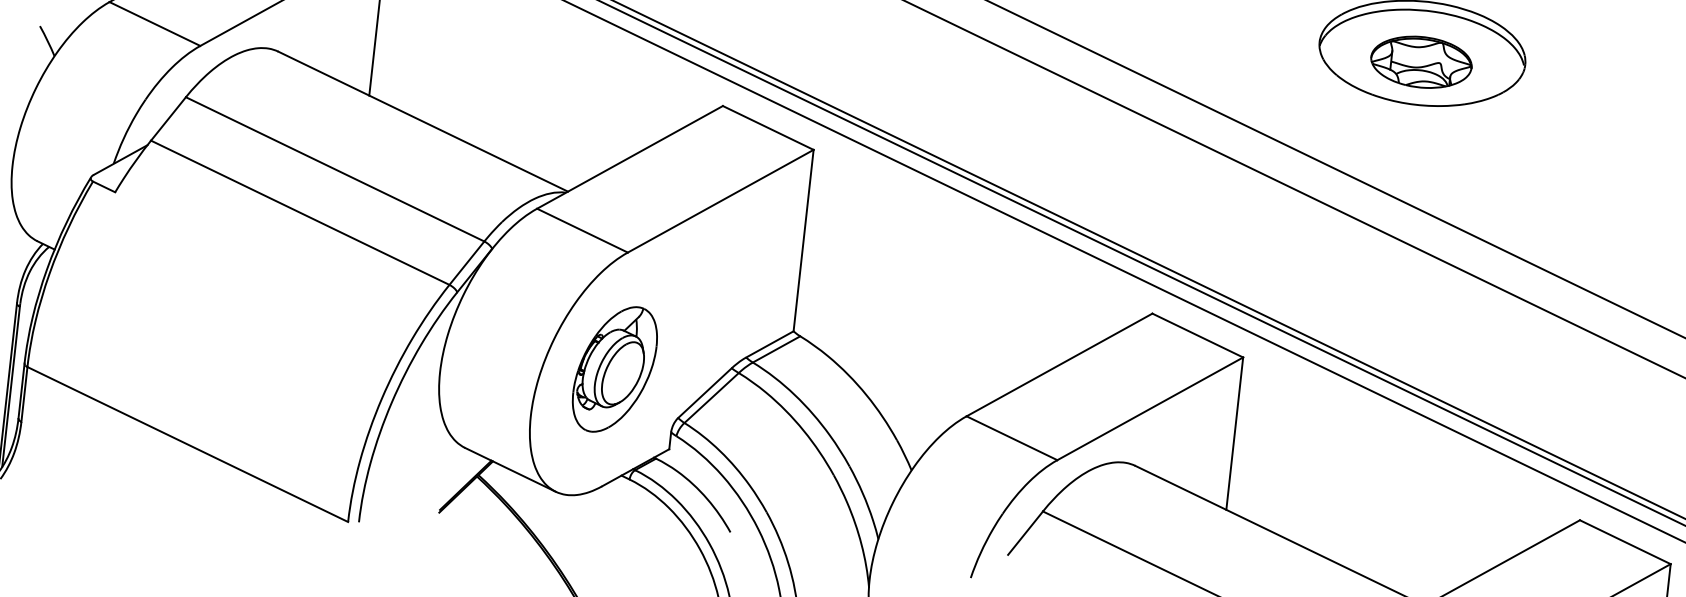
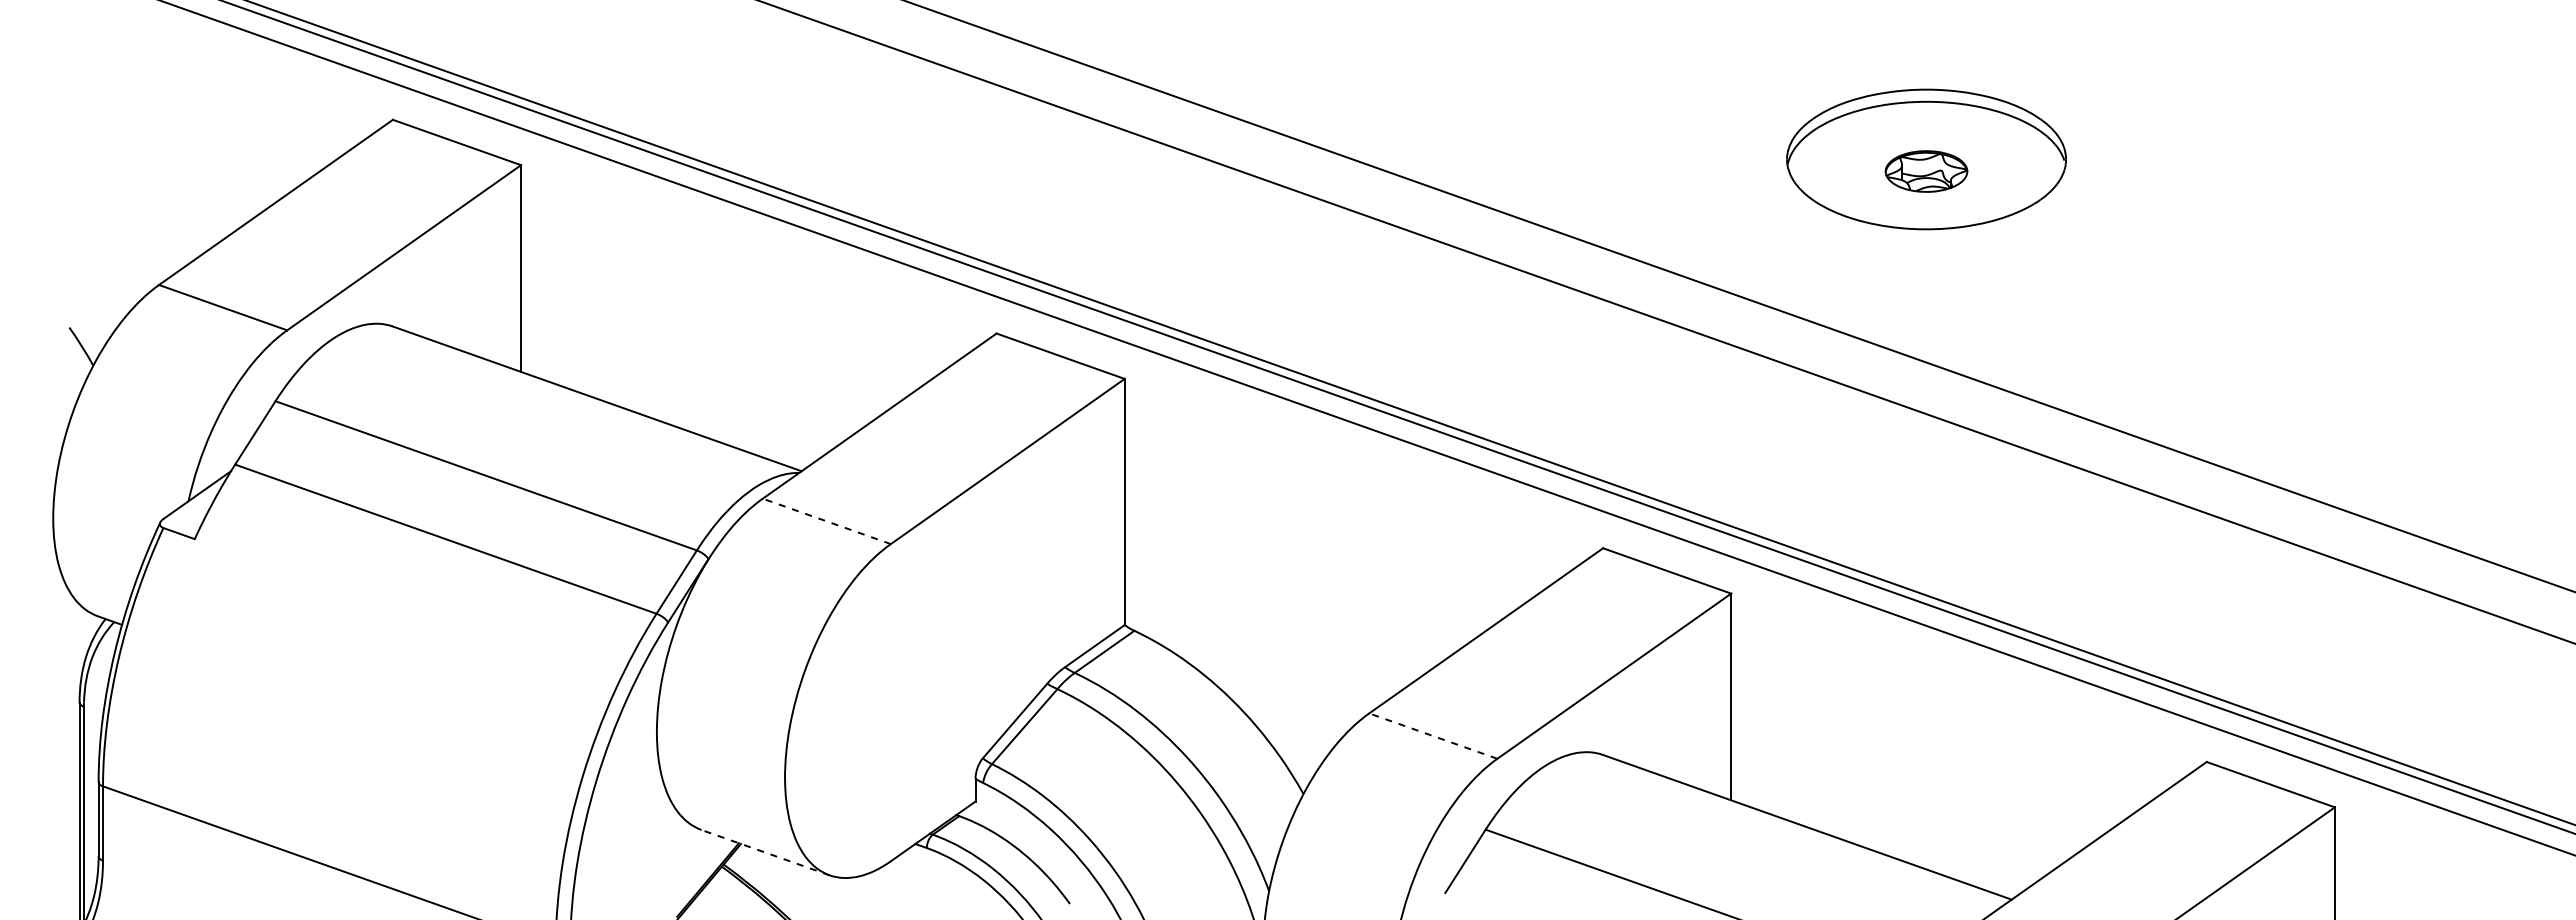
part: (1421, 62) -> (1926, 171), size x0.6
line: (582, 230) -> (826, 521), solid -> dashed
part: (614, 369) -> (890, 702), removed
line: (1012, 438) -> (1433, 736), solid -> dashed
line: (510, 469) -> (765, 852), solid -> dashed

